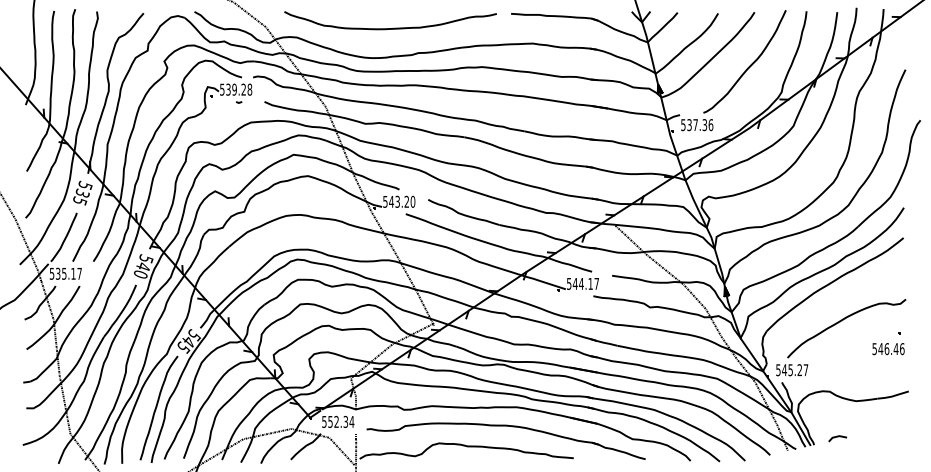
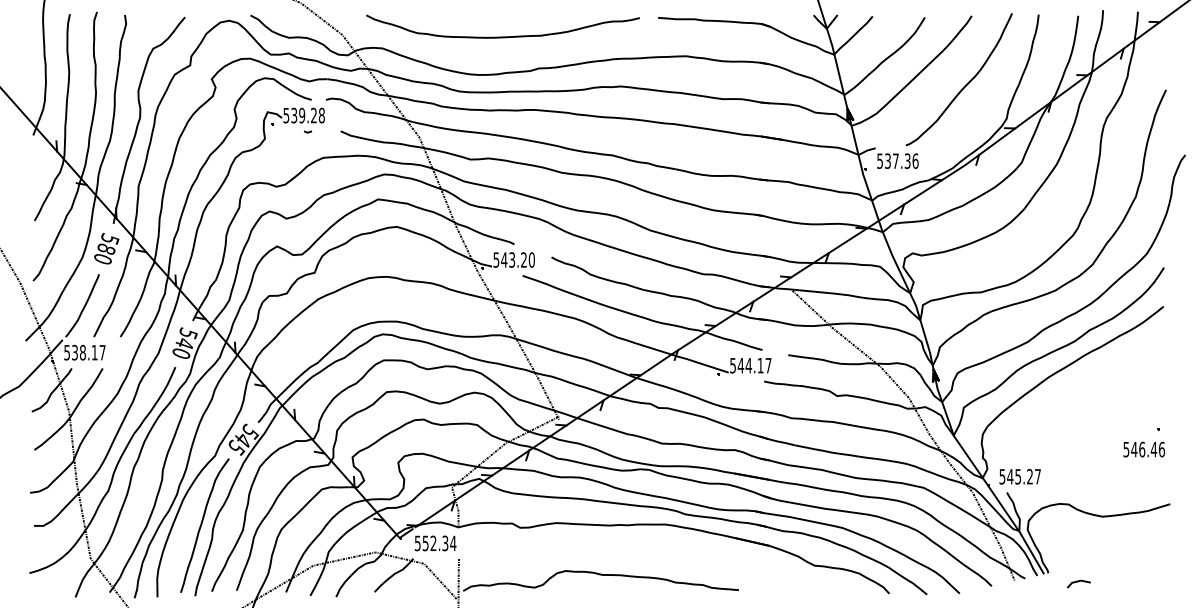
text: (81, 196) -> (104, 253), 535 -> 580
text: (63, 273) -> (82, 352), 535.17 -> 538.17
curve: (842, 321) -> (1084, 413), removed
part: (505, 426) -> (651, 549), removed
line: (837, 437) -> (1078, 582), moved

